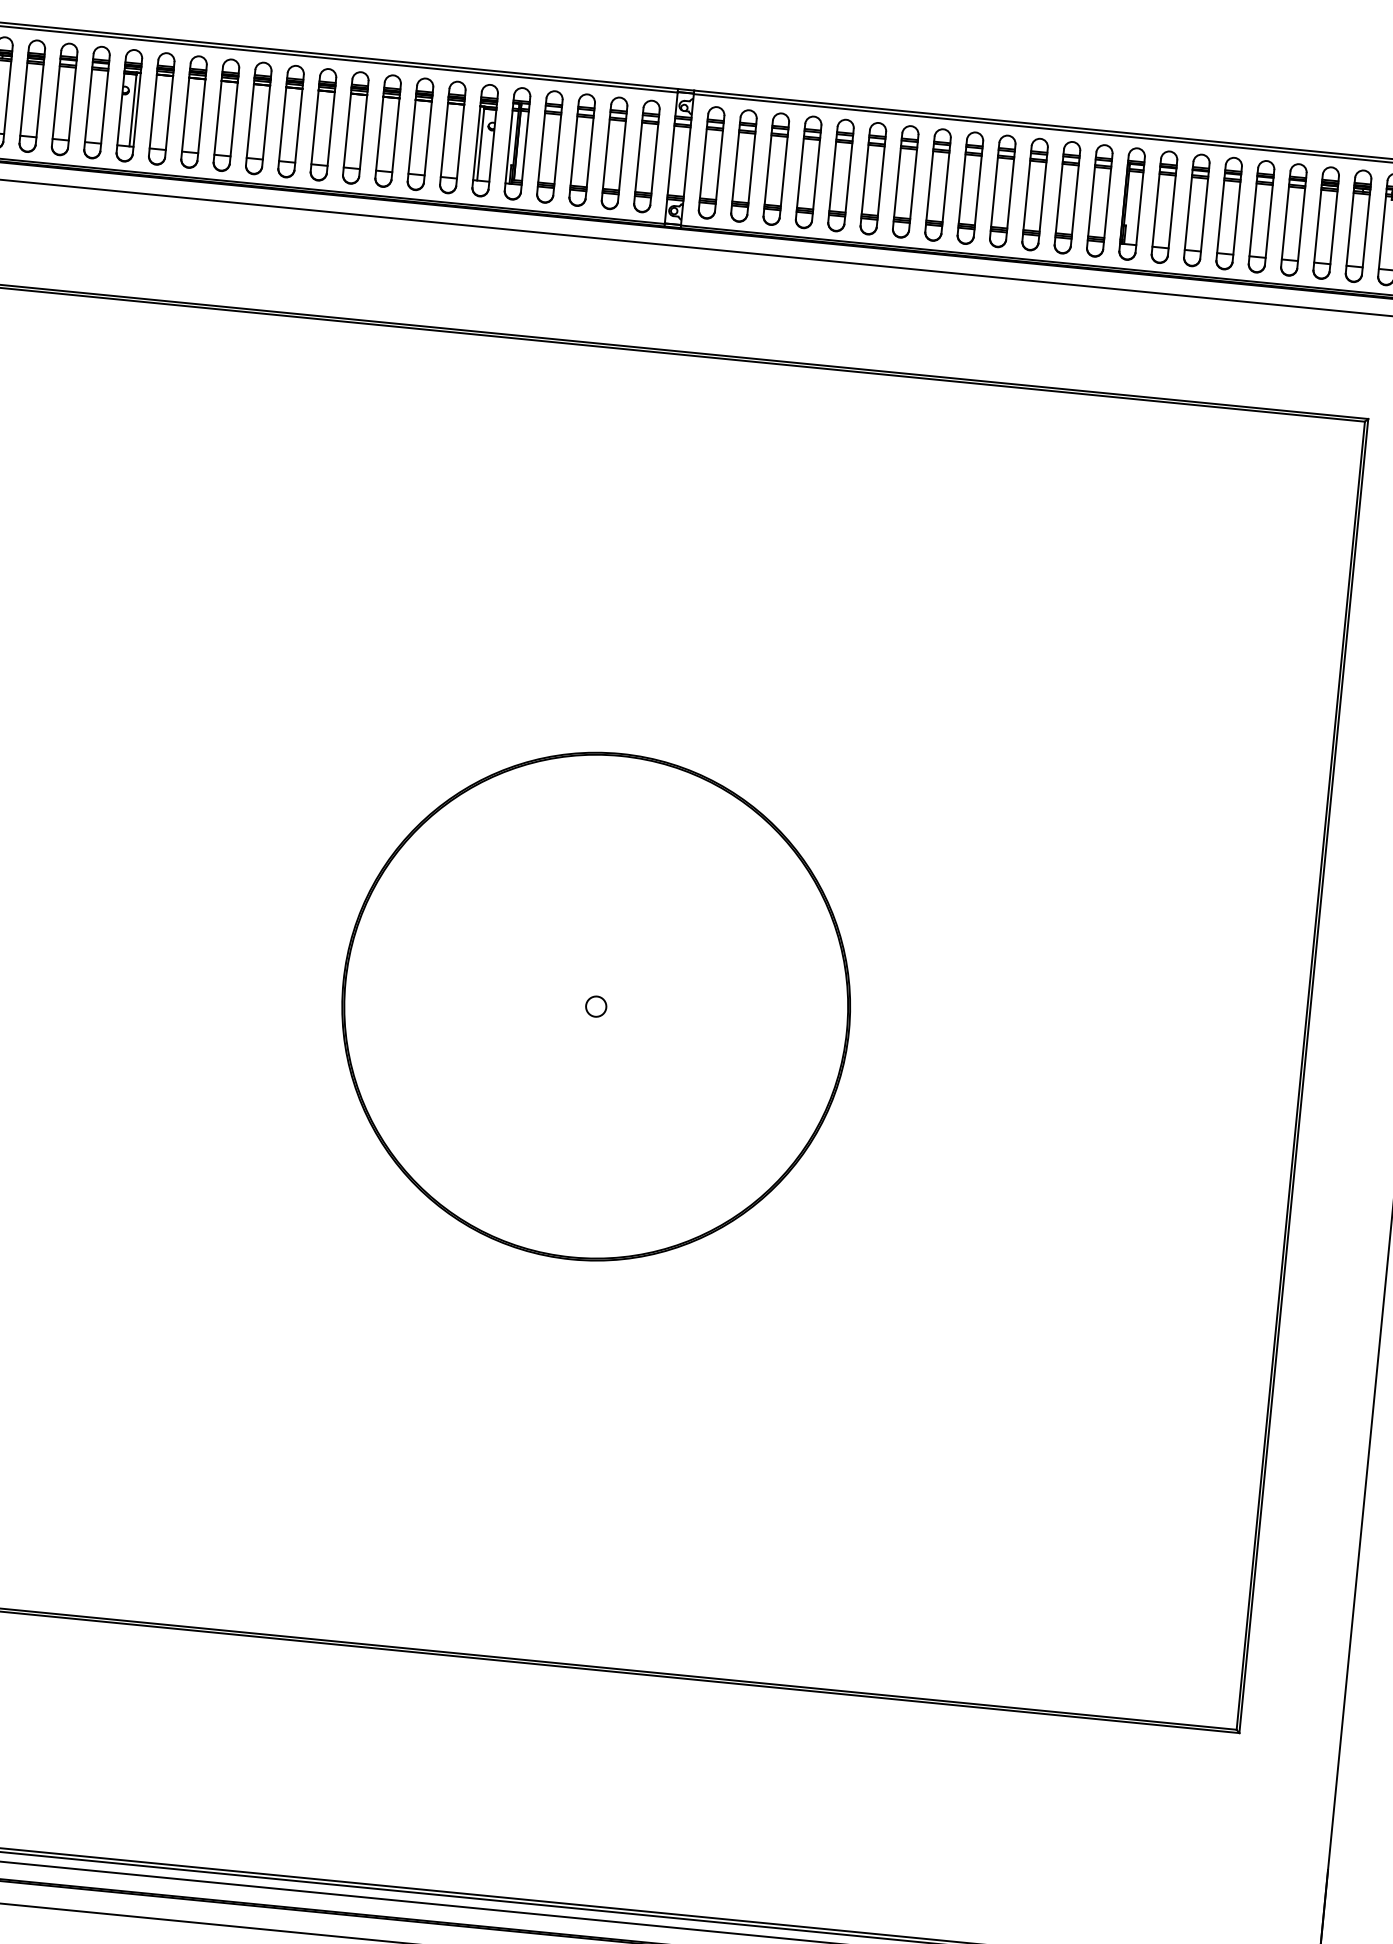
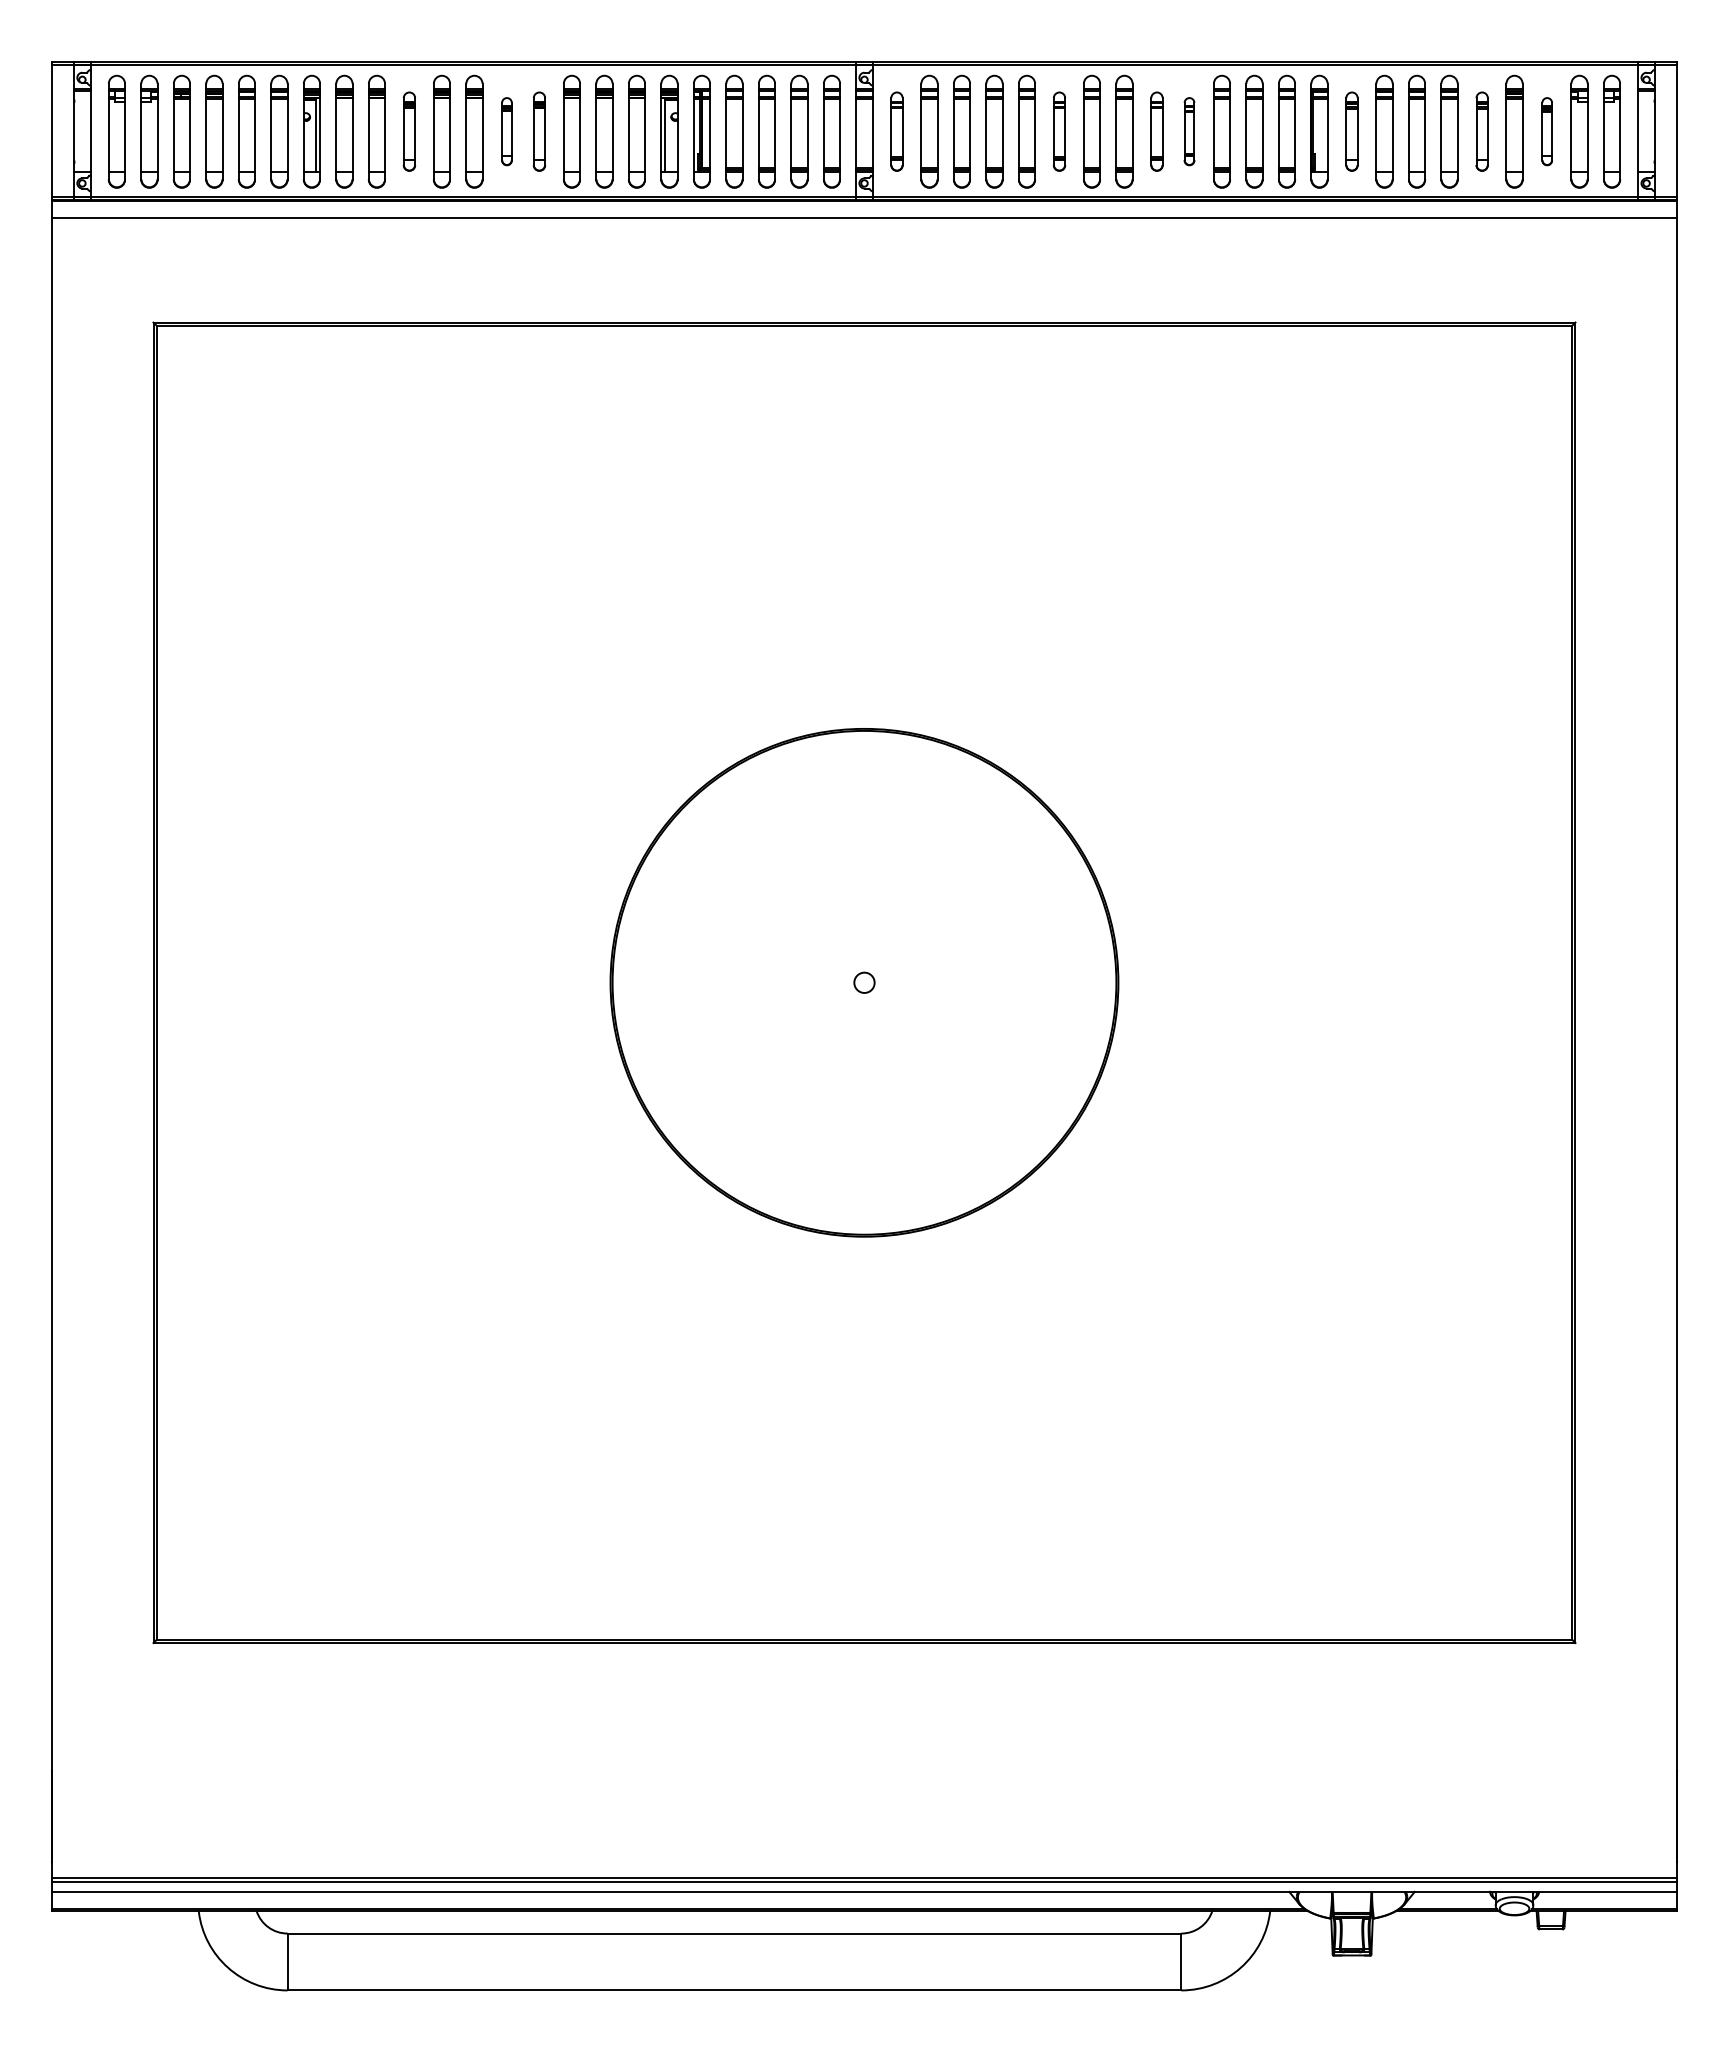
part: (226, 115) -> (409, 131), size x0.7
part: (323, 124) -> (506, 131), size x0.6
part: (355, 127) -> (539, 131), size x0.7
part: (711, 162) -> (896, 131), size x0.7
part: (873, 178) -> (1059, 131), size x0.7
part: (969, 187) -> (1156, 131), size x0.7
part: (1002, 191) -> (1189, 131), size x0.6
part: (1163, 206) -> (1351, 131), size x0.7
part: (1294, 219) -> (1482, 131), size x0.7
part: (1359, 226) -> (1547, 131), size x0.6

